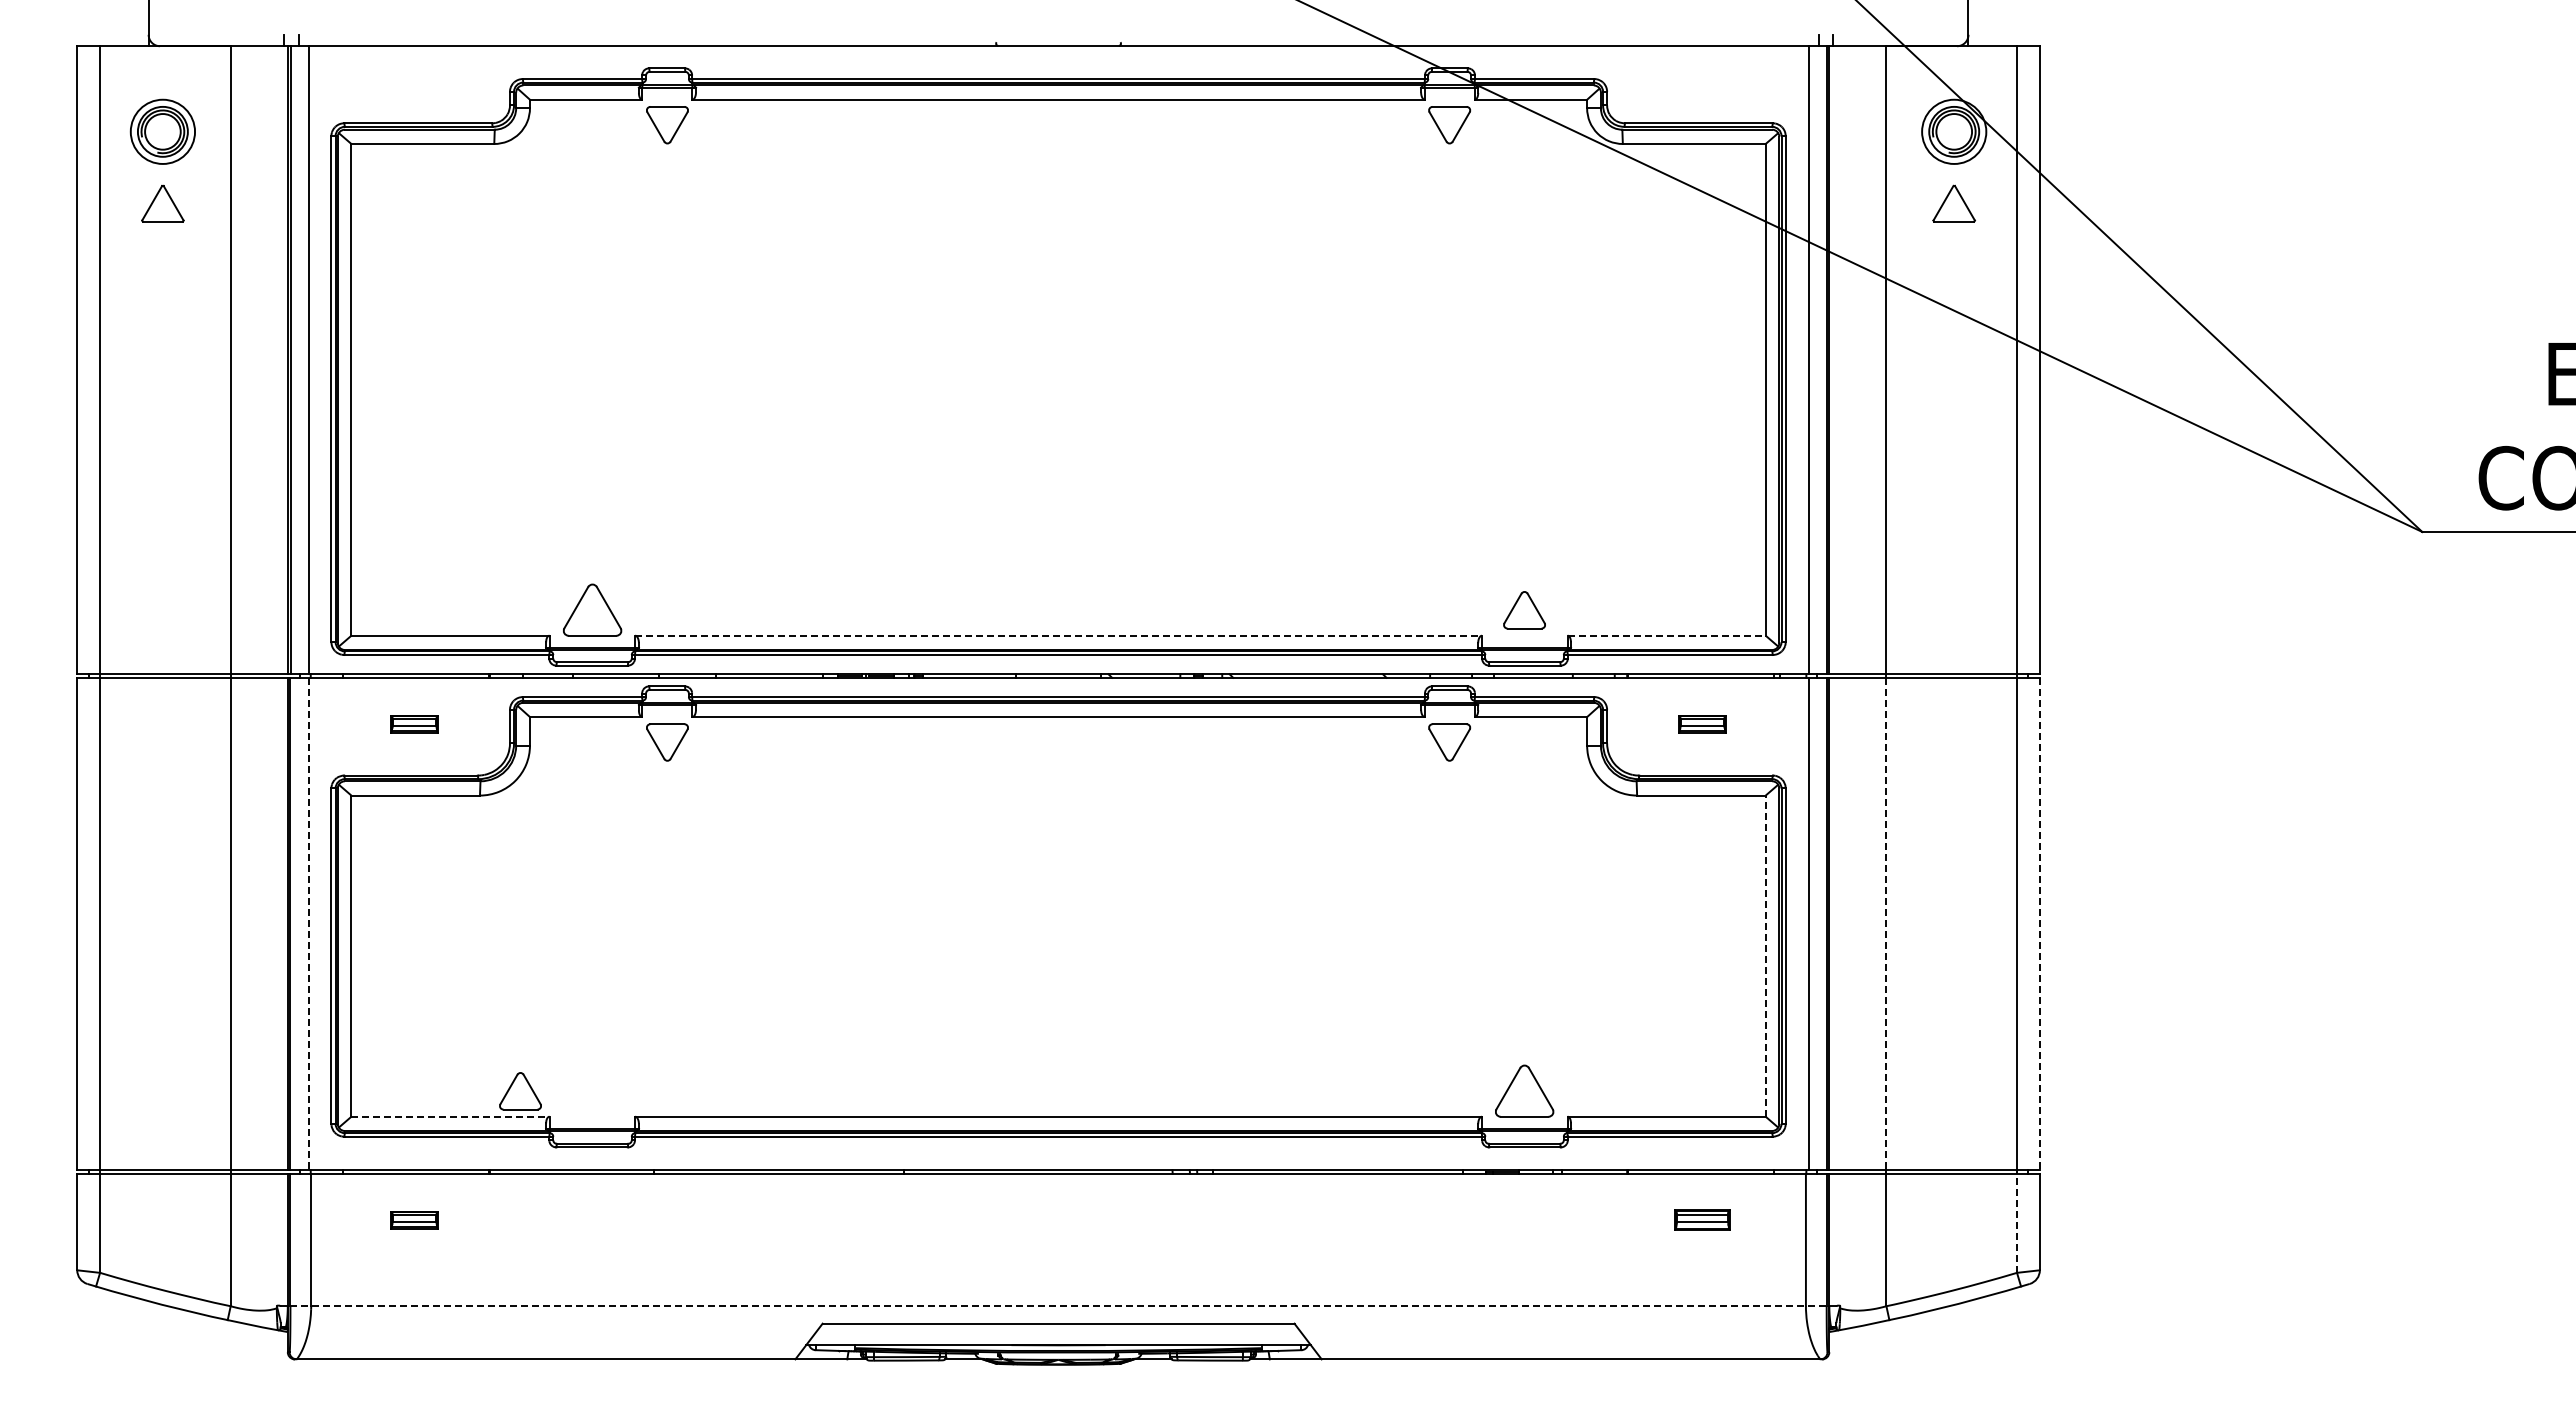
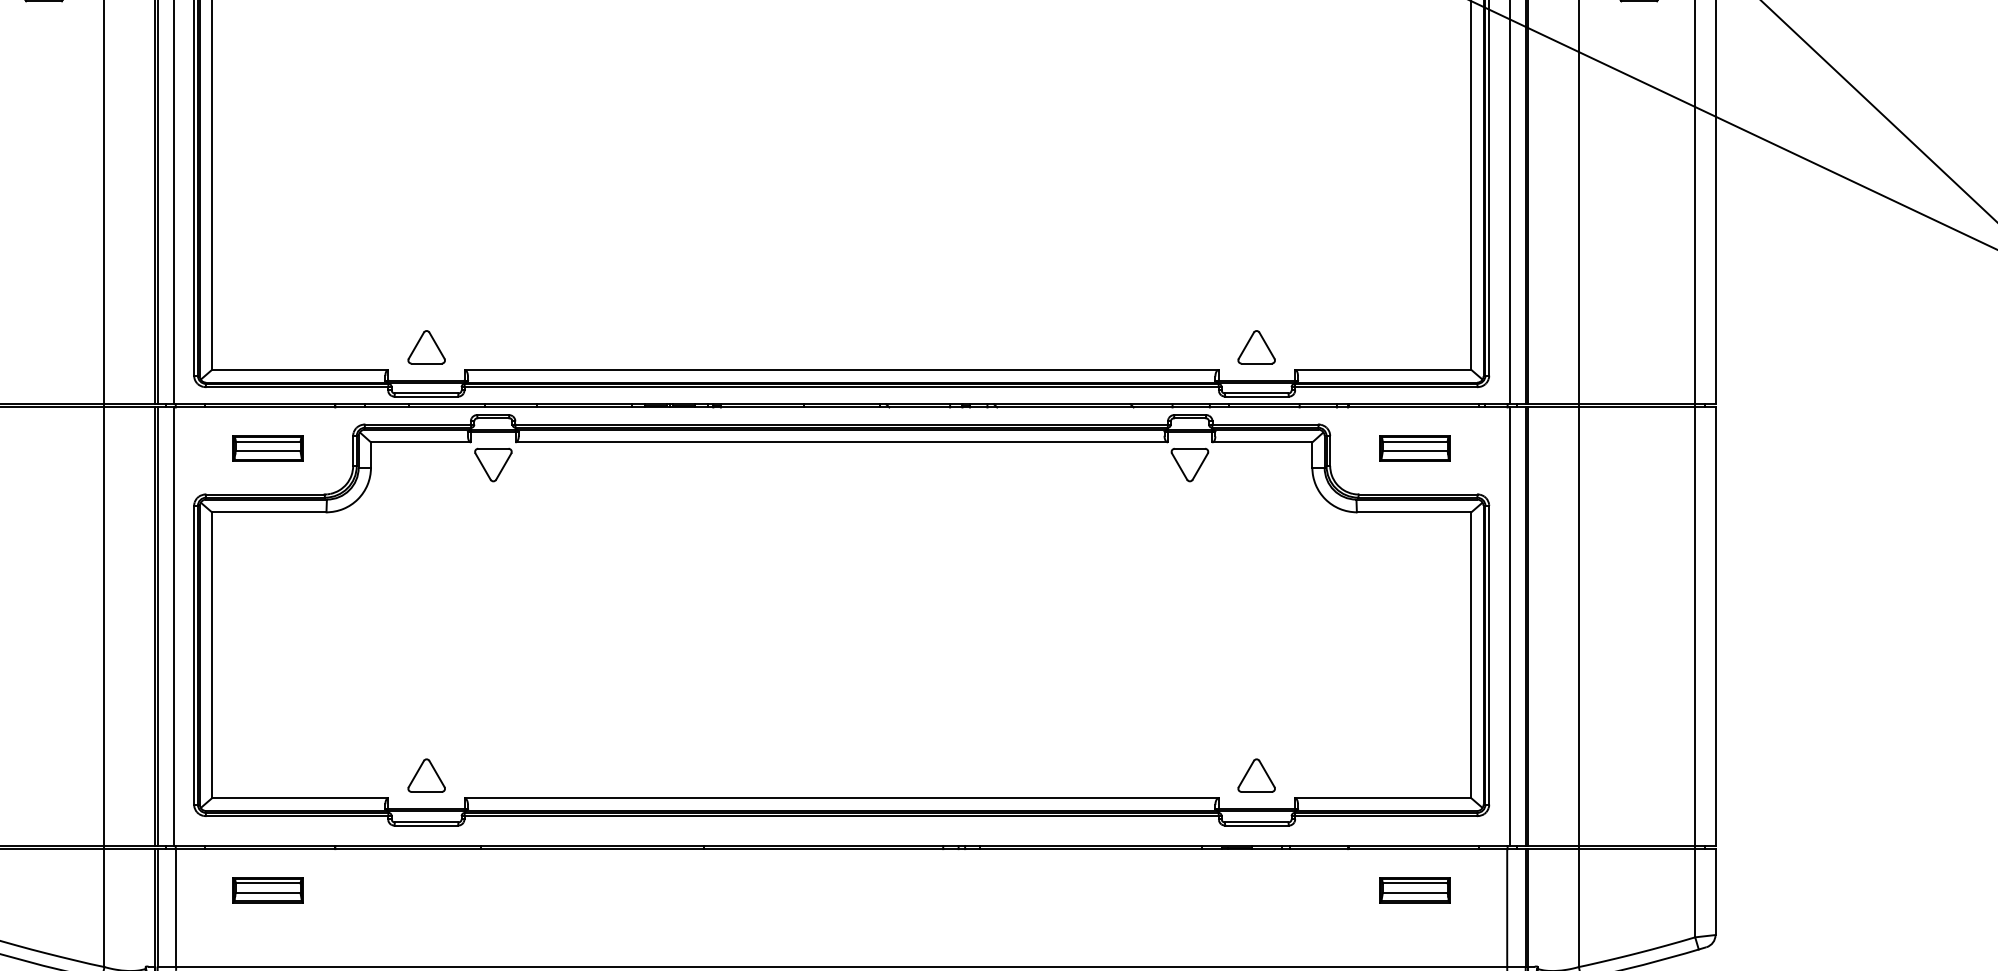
part: (592, 610) -> (426, 347), size x0.71
line: (1059, 635) -> (842, 369), dashed -> solid
line: (1667, 635) -> (1383, 369), dashed -> solid
part: (414, 723) -> (268, 448), size x1.67
part: (1702, 723) -> (1415, 448), size x1.67
line: (308, 924) -> (173, 627), dashed -> solid
line: (1886, 924) -> (1578, 627), dashed -> solid
line: (2039, 924) -> (1715, 627), dashed -> solid
line: (1765, 956) -> (1471, 655), dashed -> solid
part: (520, 1091) -> (426, 775), moved
part: (1524, 1091) -> (1256, 775), size x0.71
line: (450, 1116) -> (300, 798), dashed -> solid
part: (414, 1219) -> (268, 889), size x1.67
part: (1702, 1219) -> (1415, 889), size x1.43
line: (2017, 1221) -> (1695, 891), dashed -> solid
line: (1059, 1305) -> (842, 966), dashed -> solid

